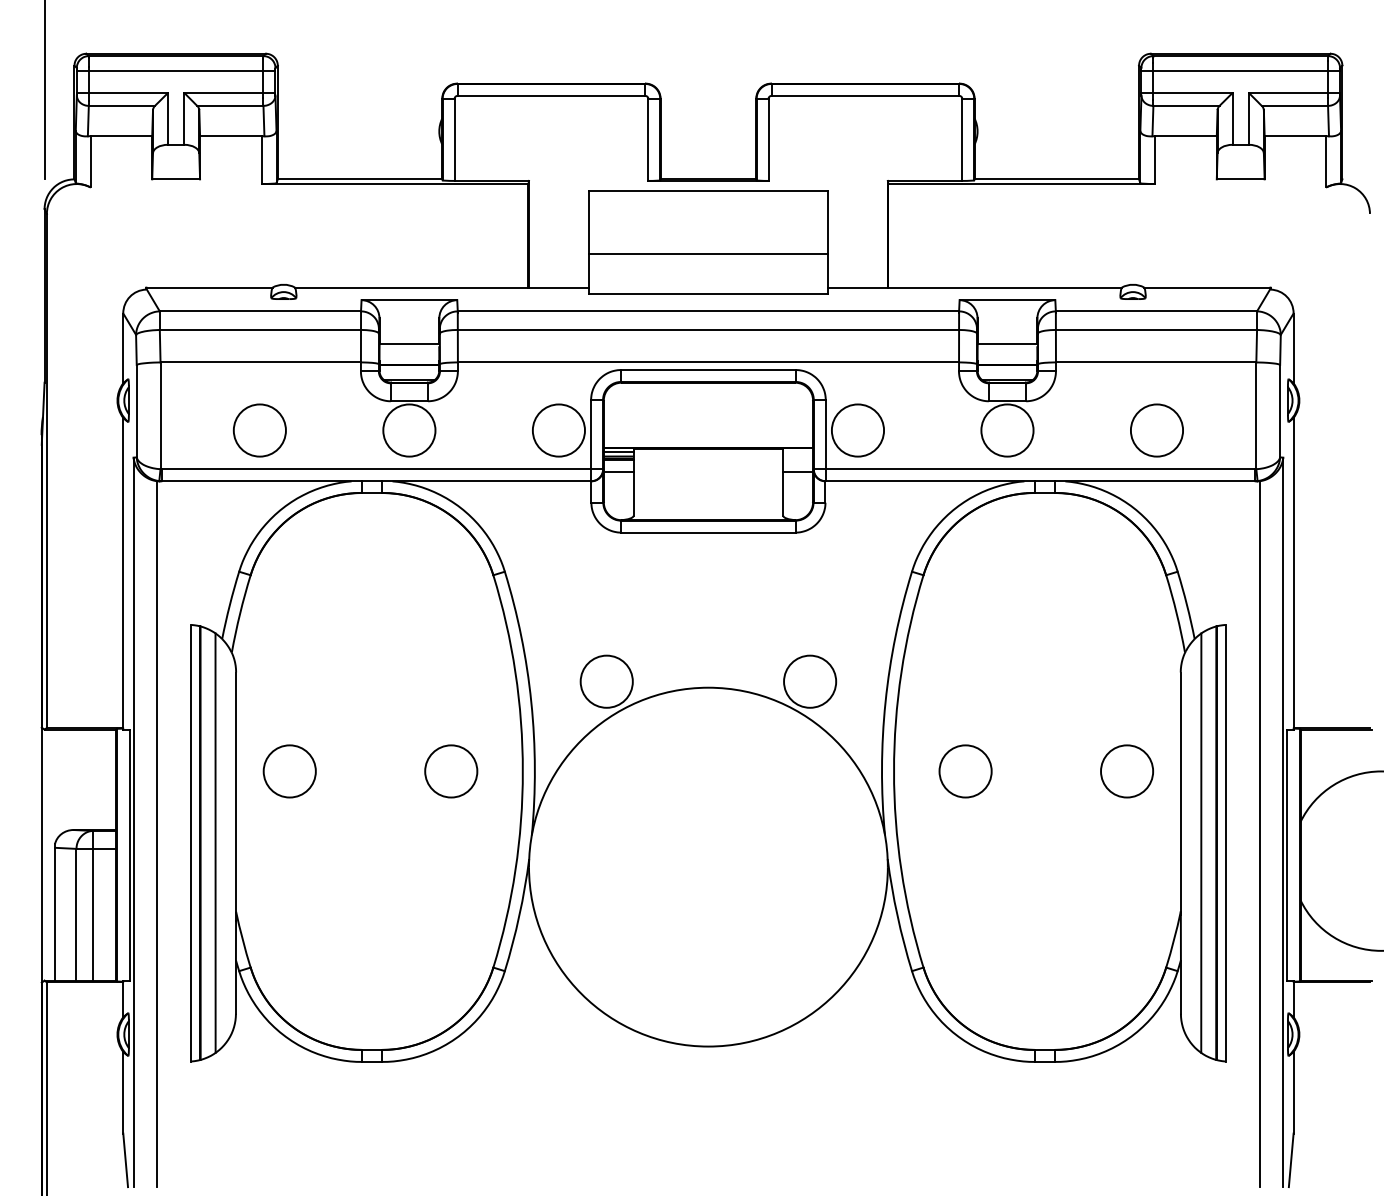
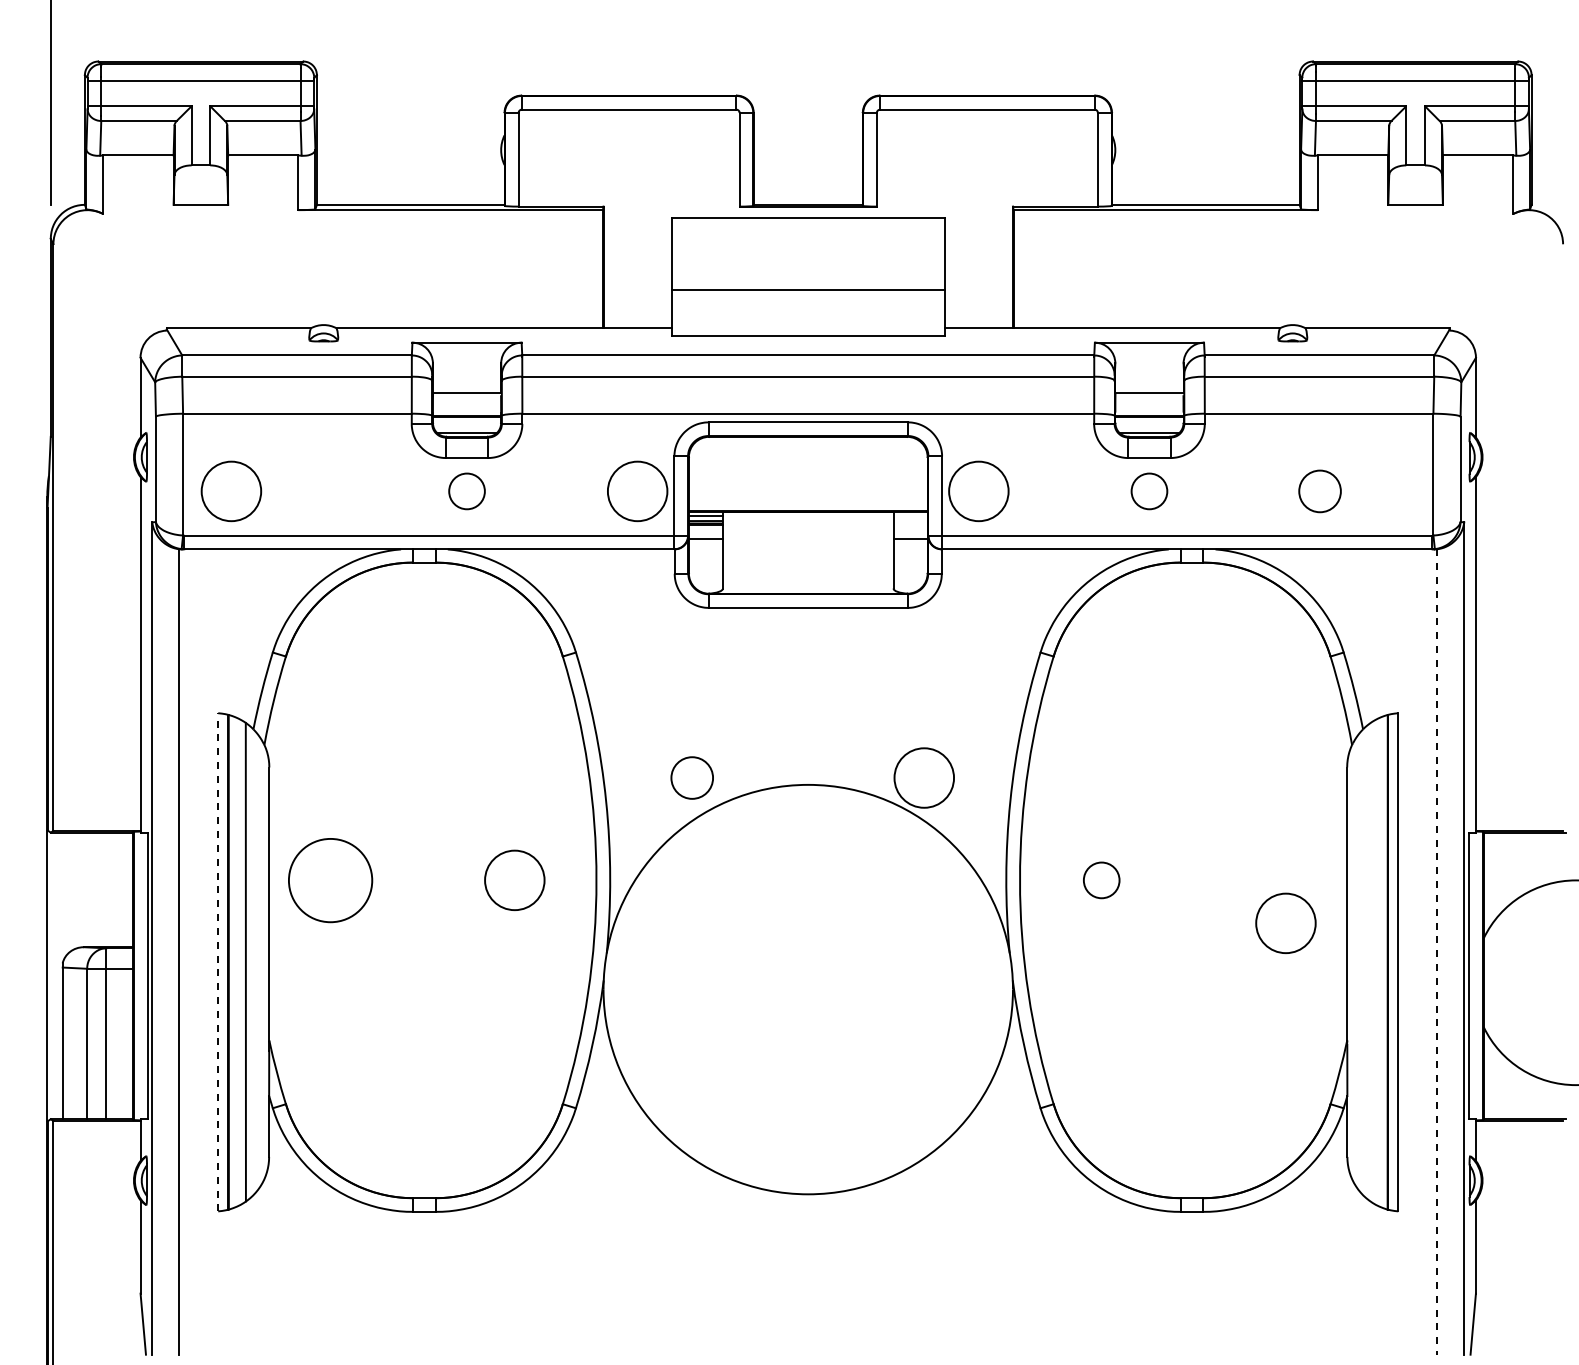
circle: (259, 430) -> (231, 491), moved
circle: (408, 430) -> (466, 491), size x0.6
circle: (1007, 430) -> (1149, 491), size x0.6
circle: (1156, 430) -> (1319, 491), size x0.7
circle: (606, 681) -> (692, 777), size x0.7
circle: (289, 770) -> (330, 879), size x1.4
circle: (1126, 770) -> (1285, 922), moved
circle: (965, 771) -> (1101, 880), size x0.6
line: (1259, 834) -> (1437, 952), solid -> dashed
line: (191, 842) -> (218, 961), solid -> dashed
line: (1201, 842) -> (1370, 961), removed

